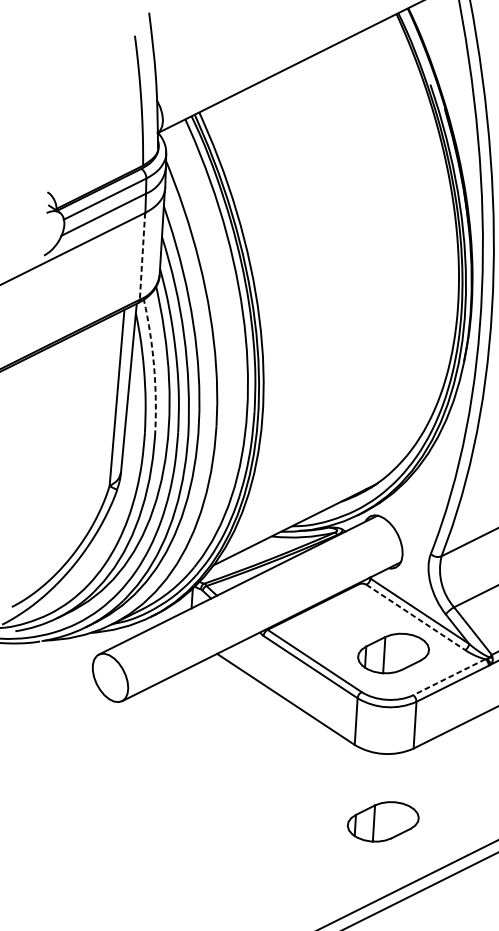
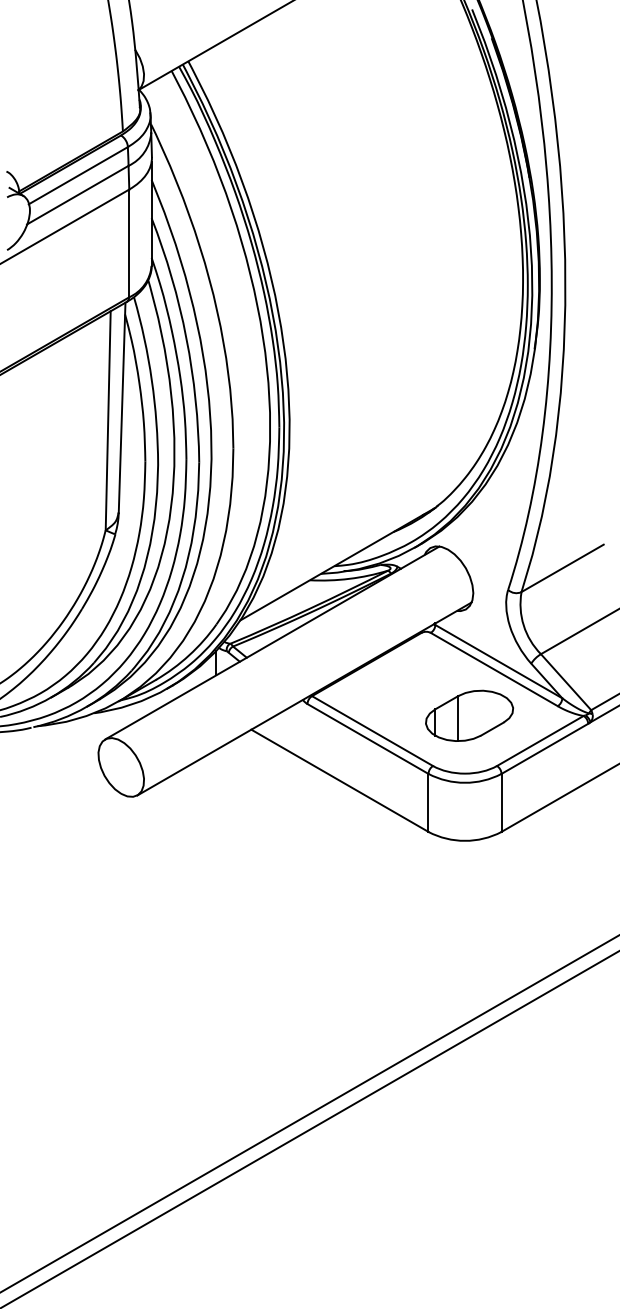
line: (142, 256) -> (128, 243), dashed -> solid
arc: (153, 367) -> (151, 380), dashed -> solid
line: (415, 617) -> (494, 669), dashed -> solid
line: (448, 677) -> (539, 741), dashed -> solid
part: (383, 821) -> (469, 924), removed

